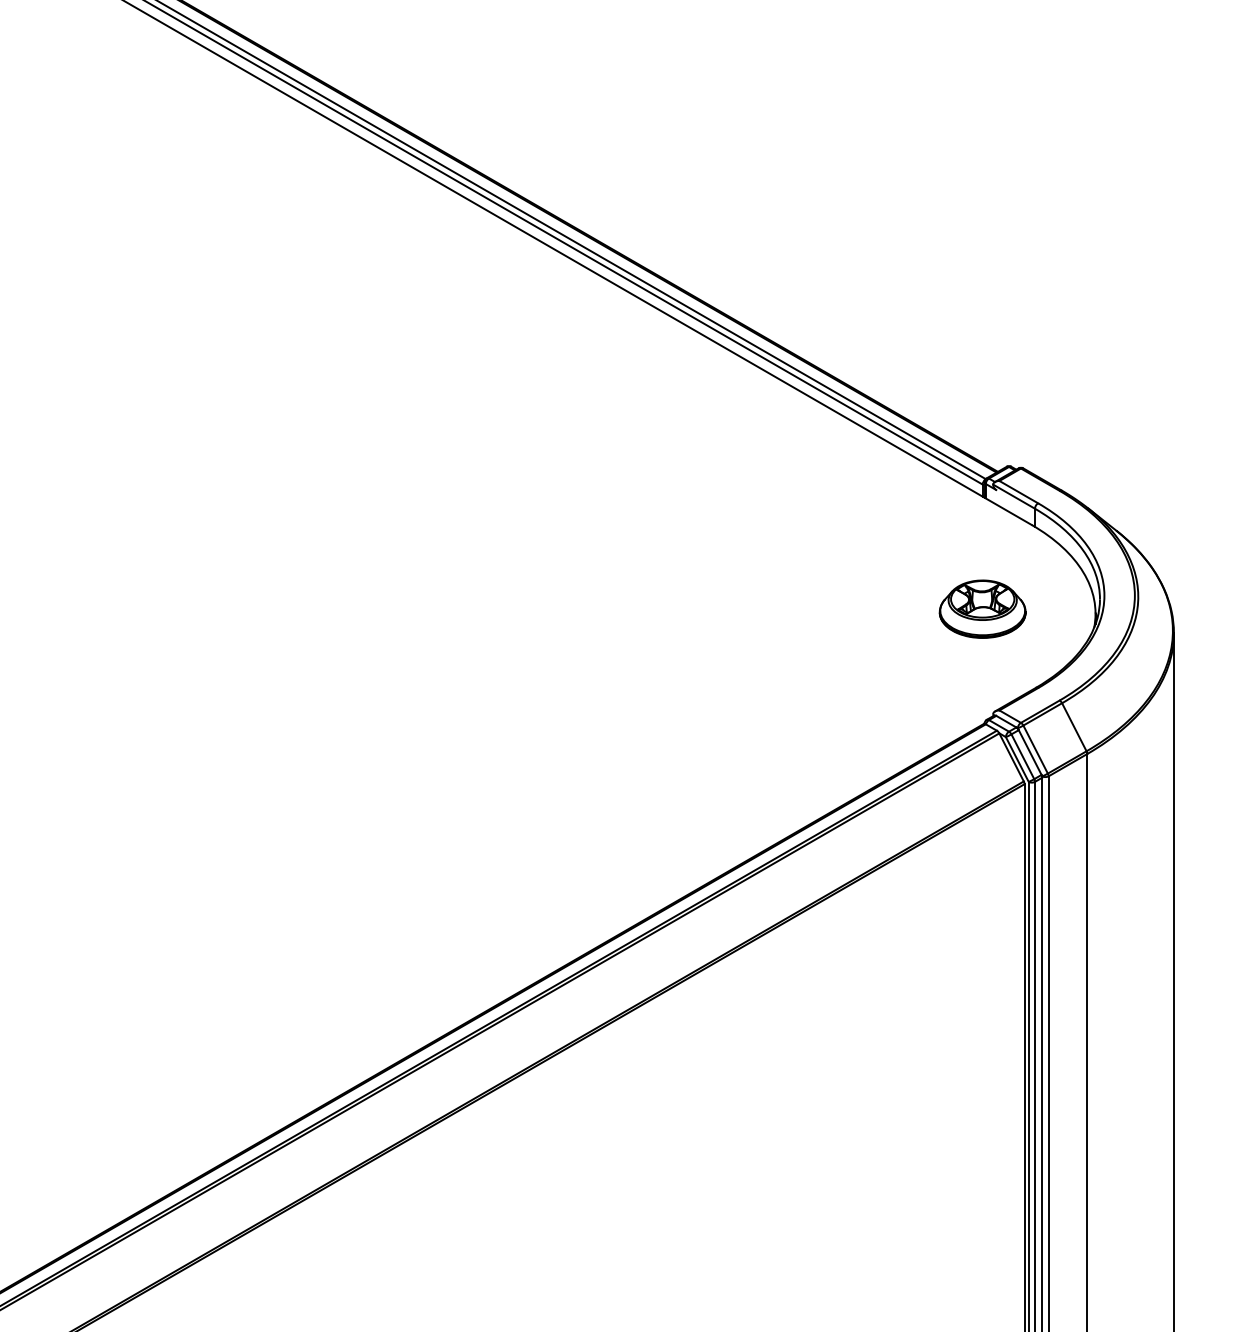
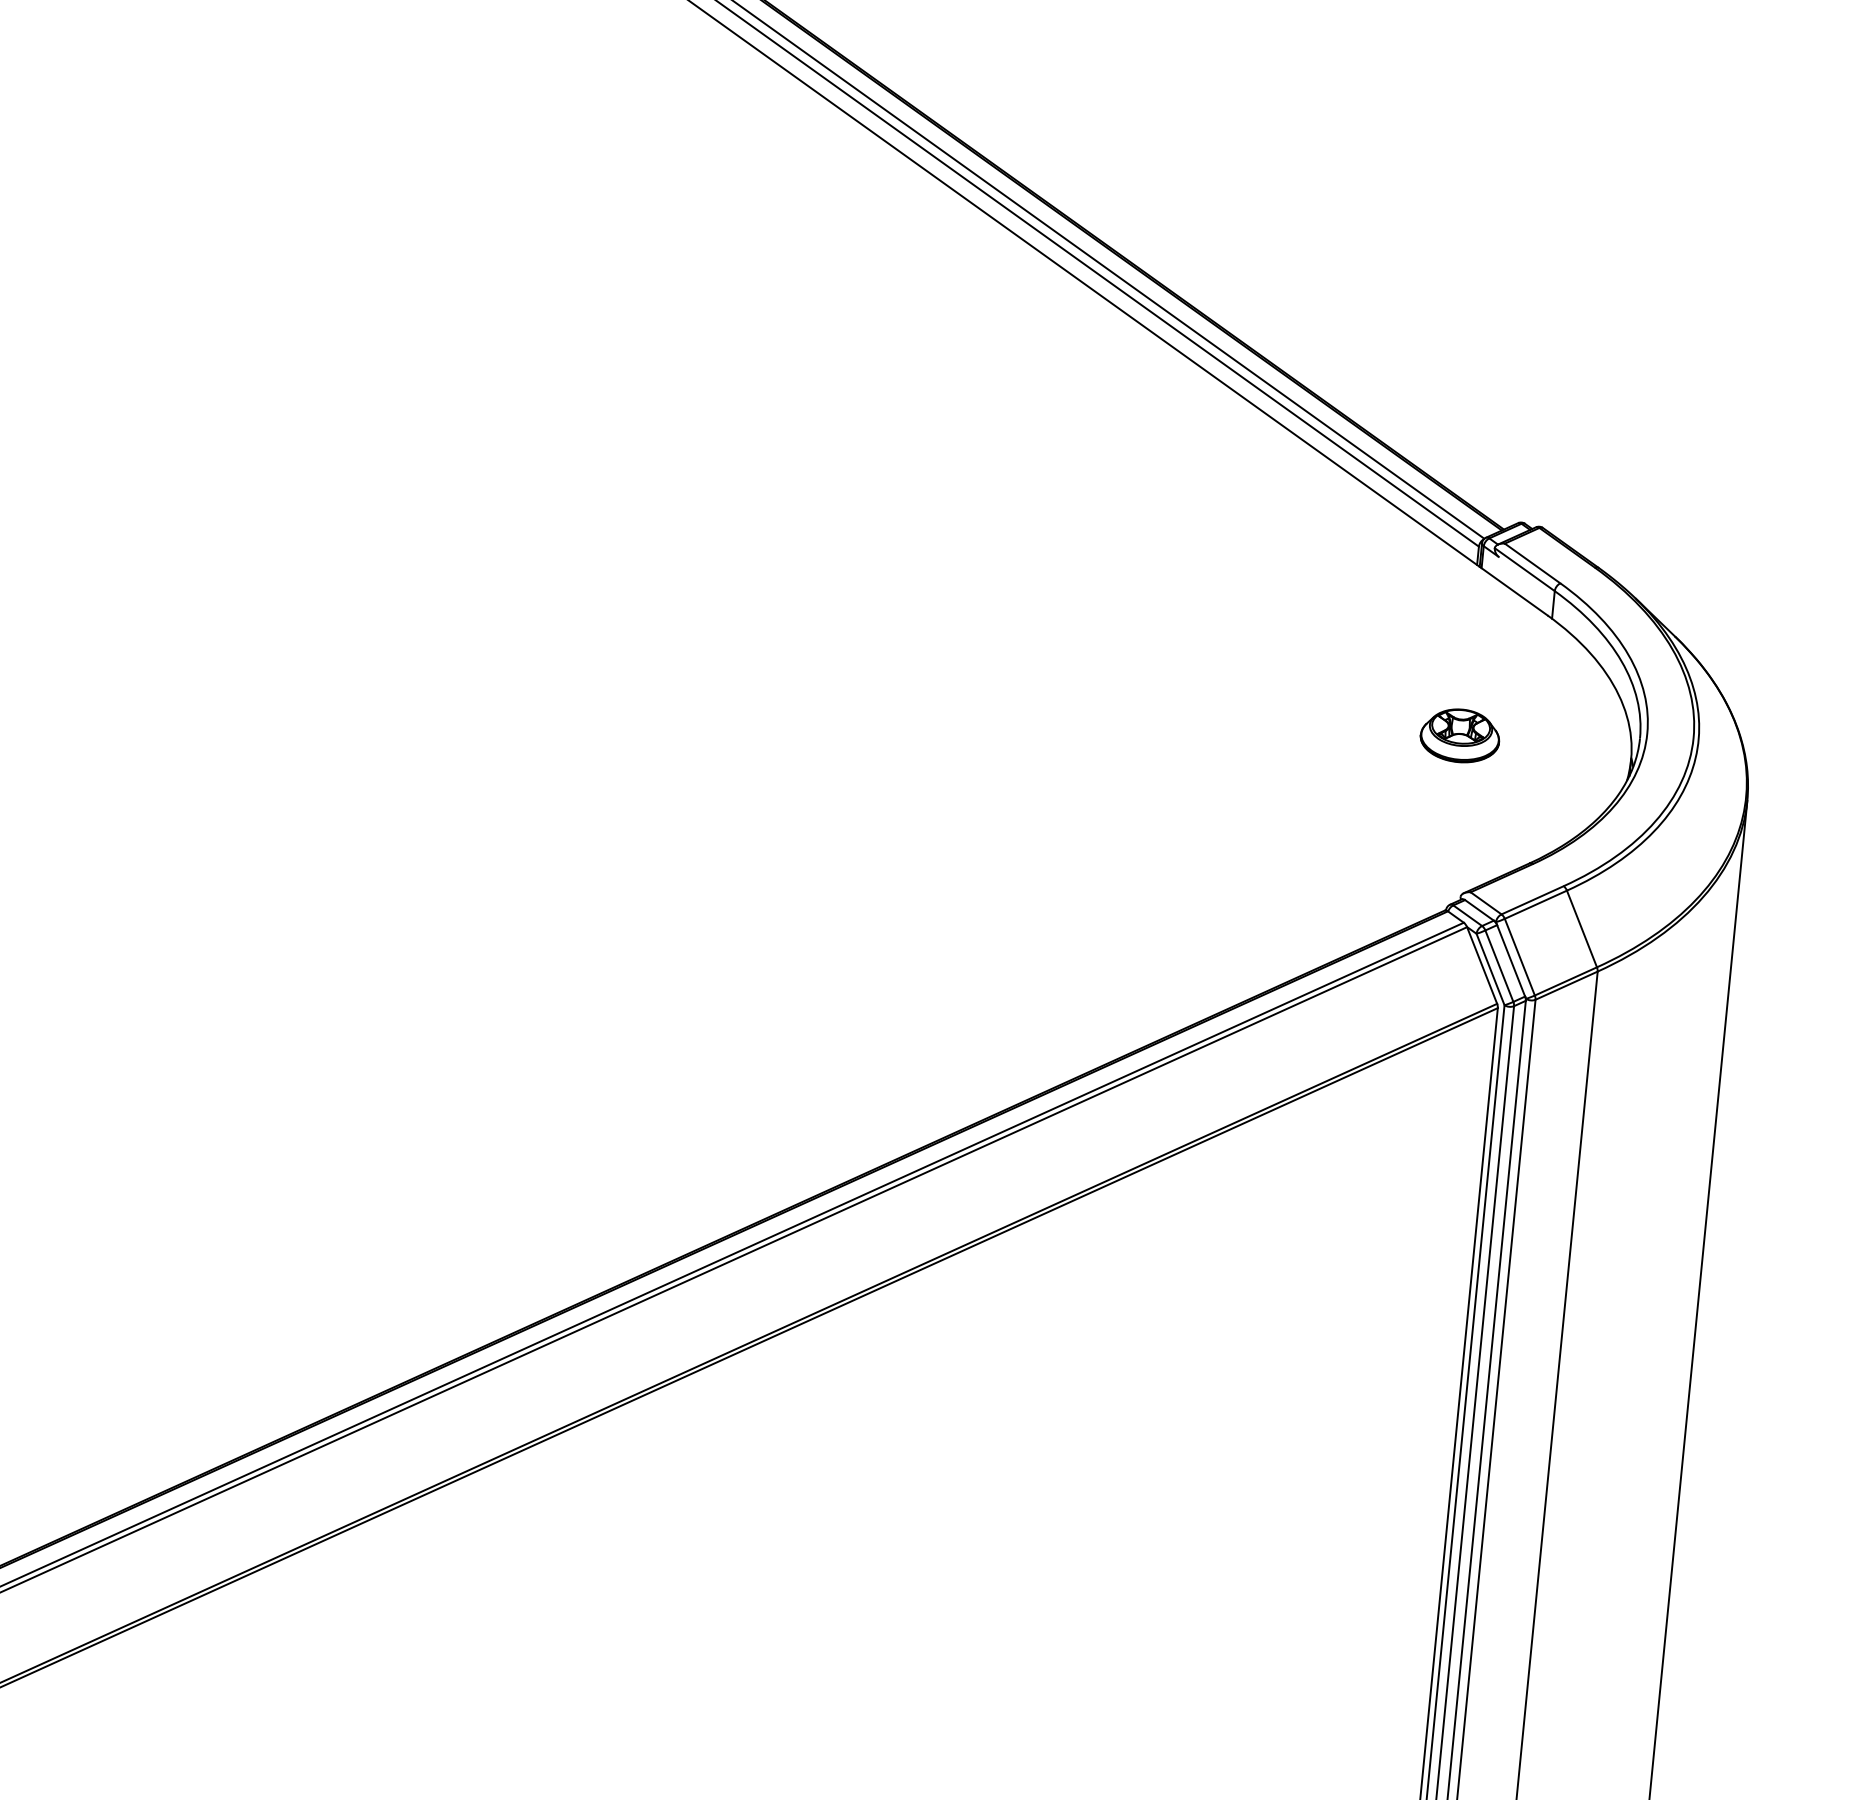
part: (982, 608) -> (1460, 734), size x0.6

